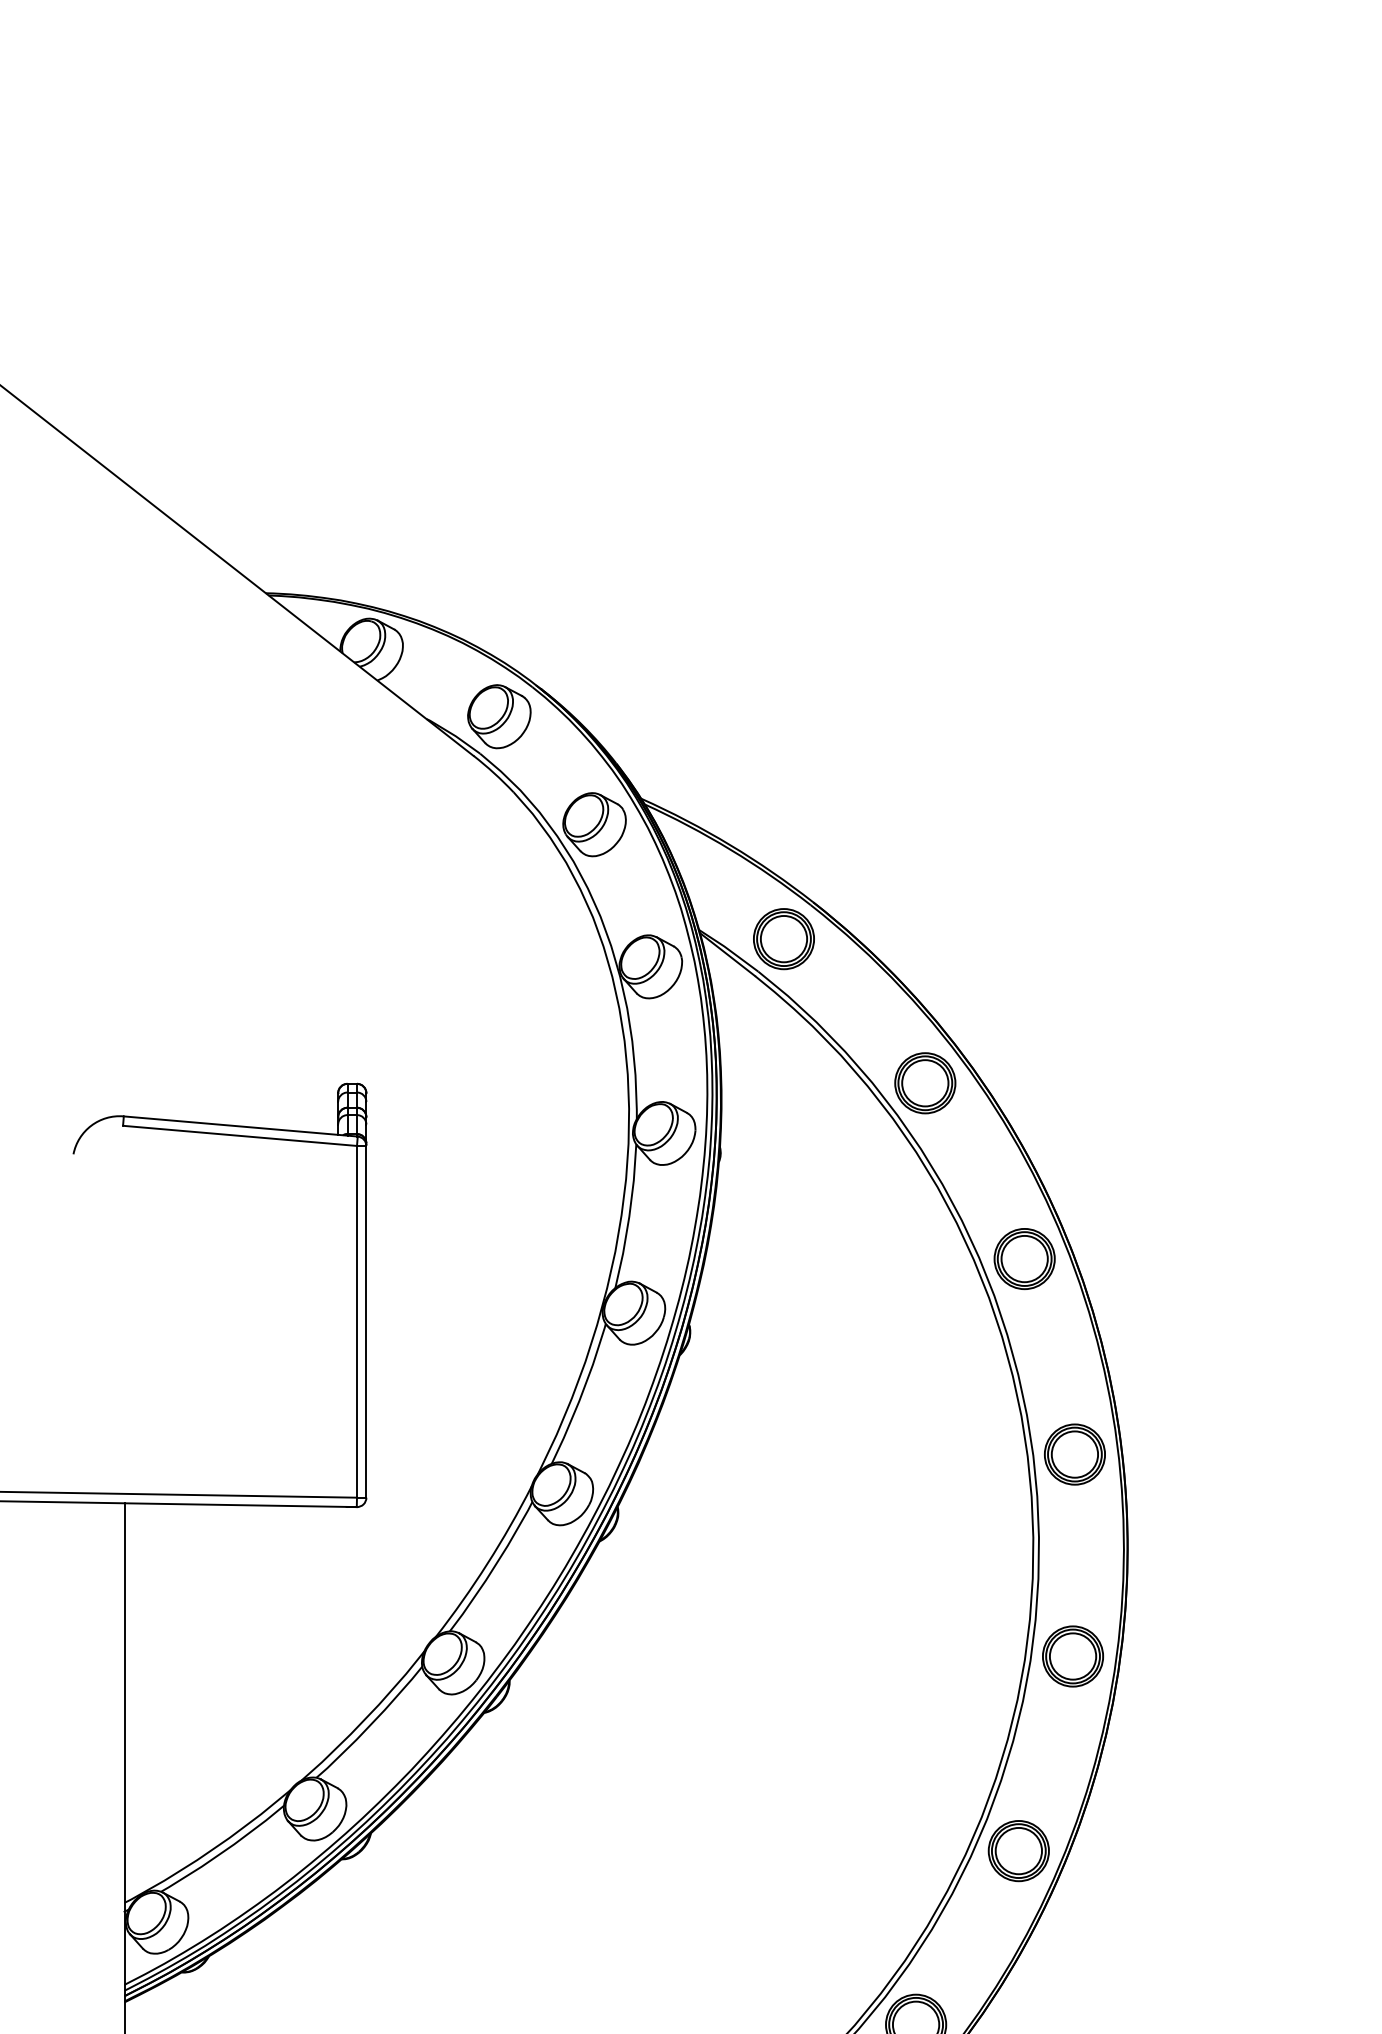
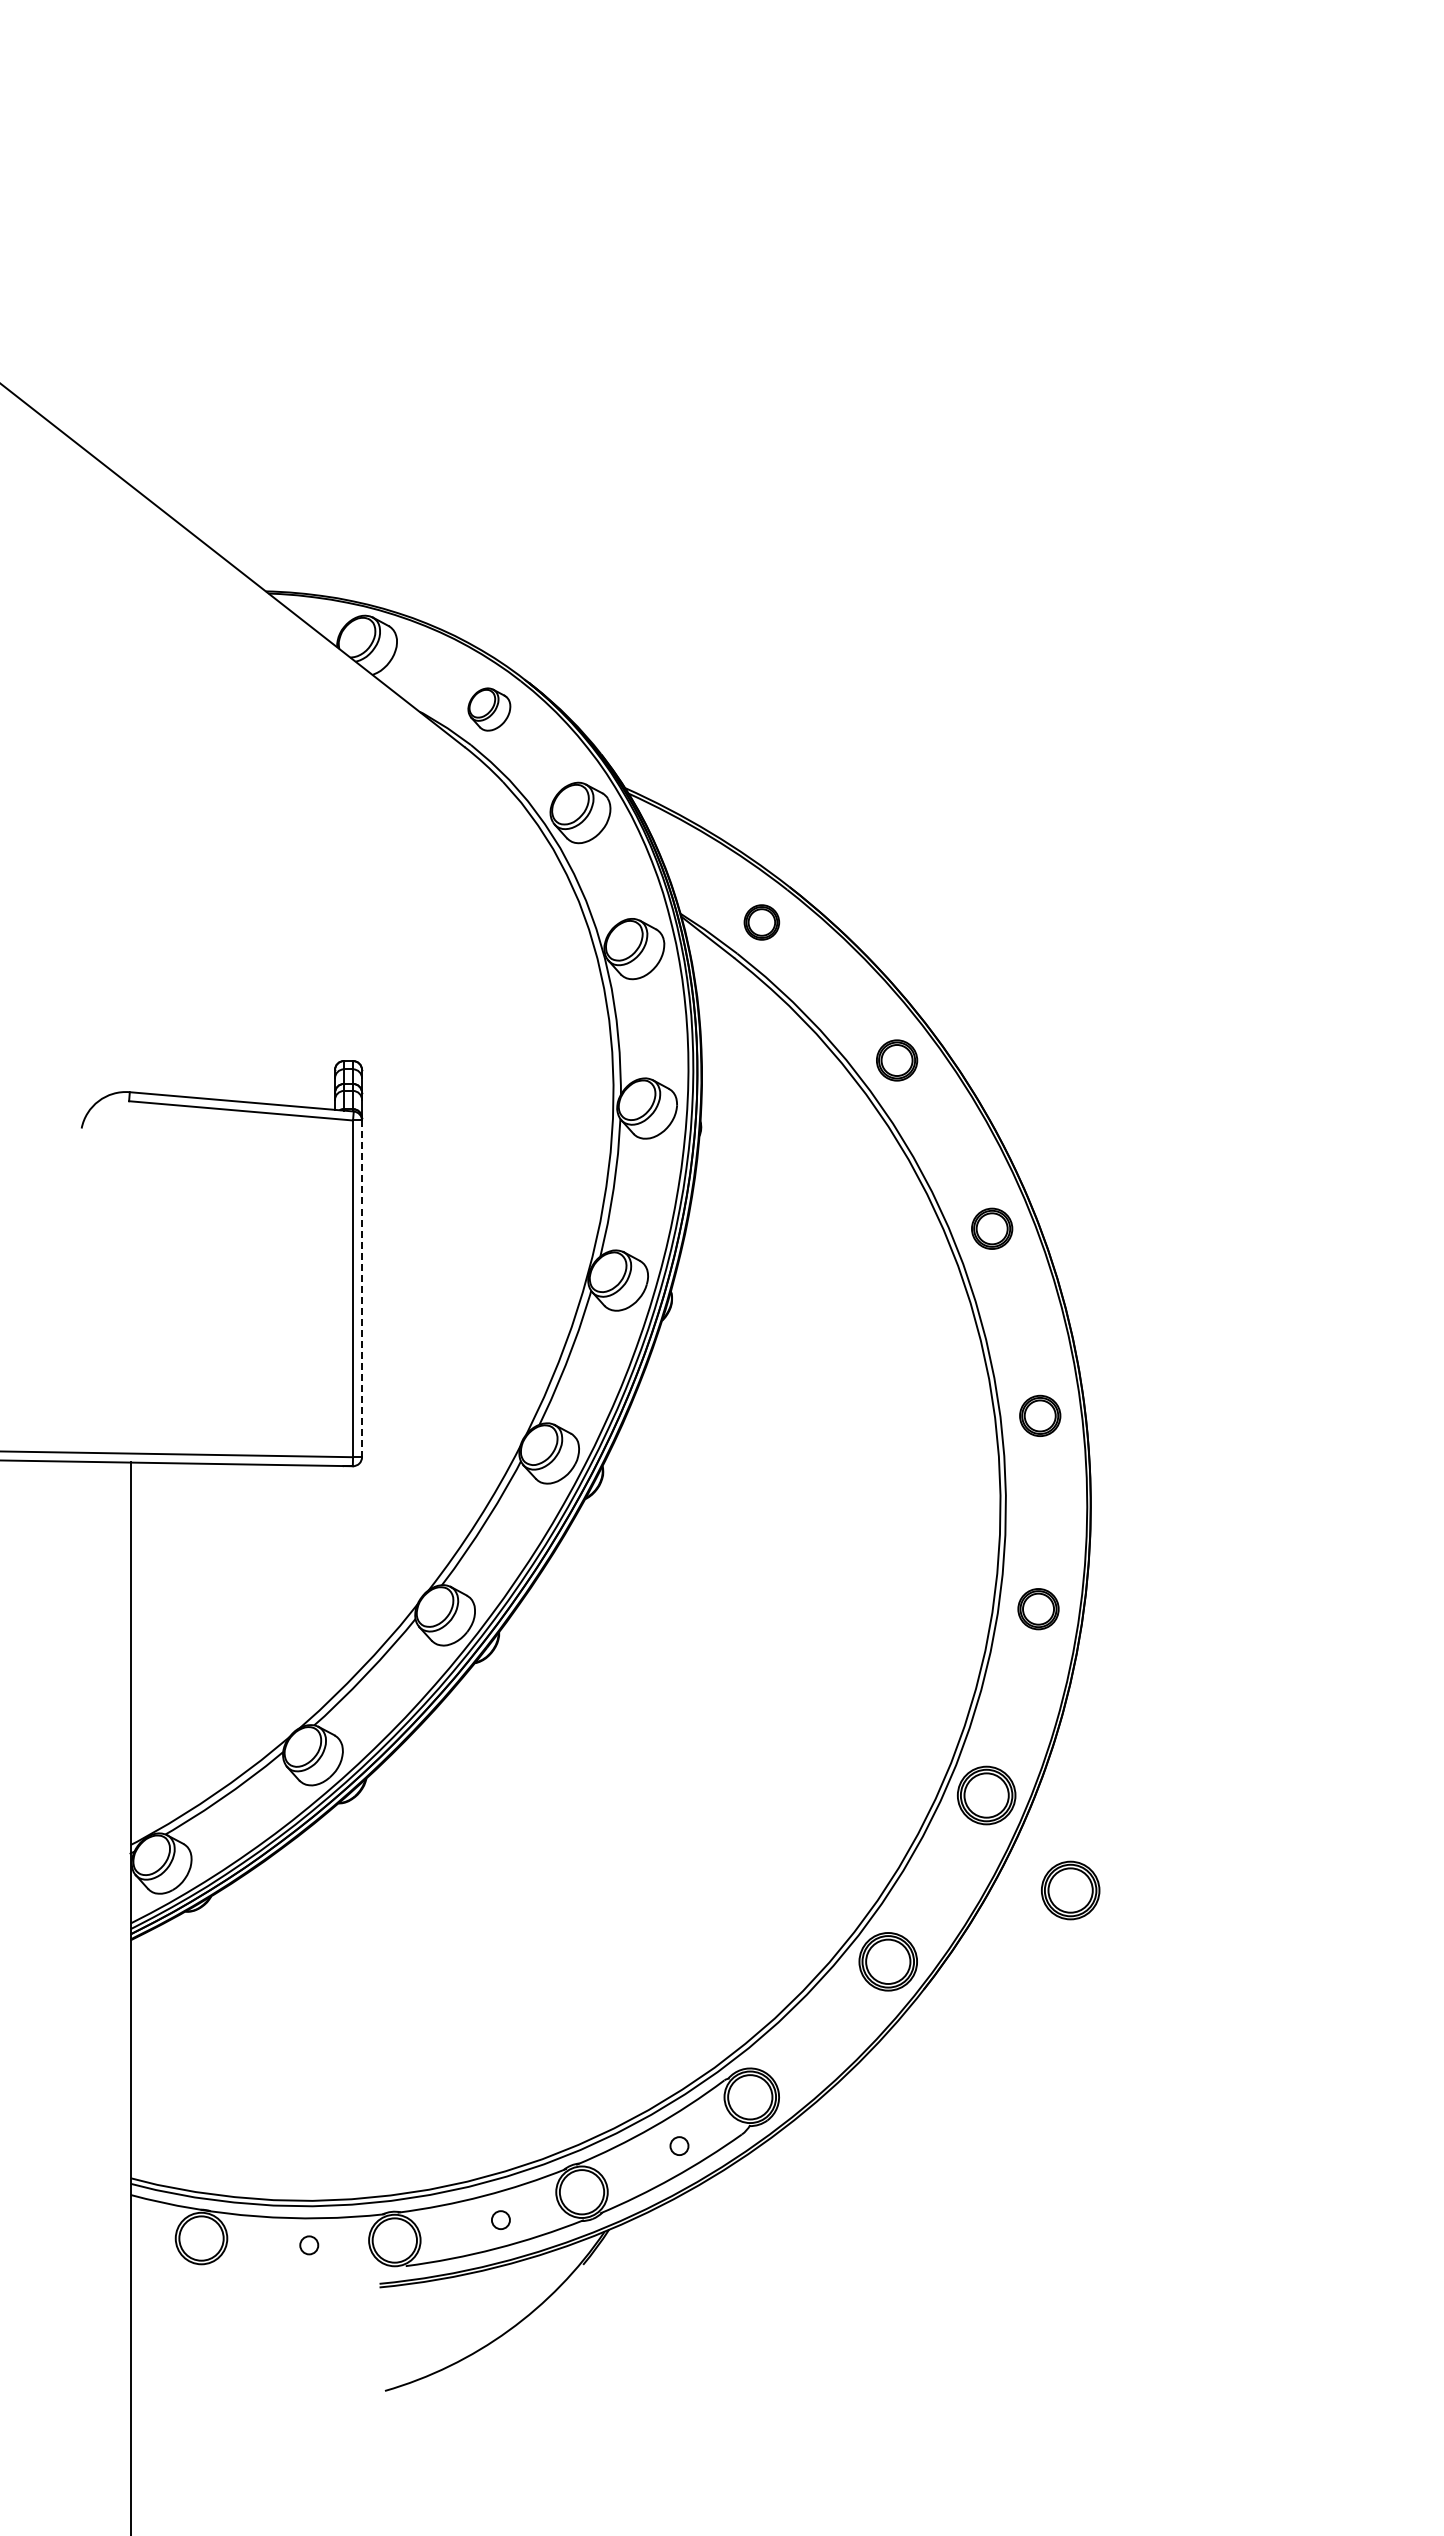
part: (499, 716) -> (489, 709), size x0.7
part: (783, 939) -> (761, 922), size x0.6
part: (924, 1083) -> (896, 1060), size x0.7
part: (1023, 1258) -> (991, 1228), size x0.7
line: (366, 1322) -> (362, 1289), solid -> dashed
part: (1074, 1454) -> (1039, 1415), size x0.7
part: (1073, 1655) -> (1038, 1608), size x0.7
part: (1106, 1950) -> (1070, 1890), added

